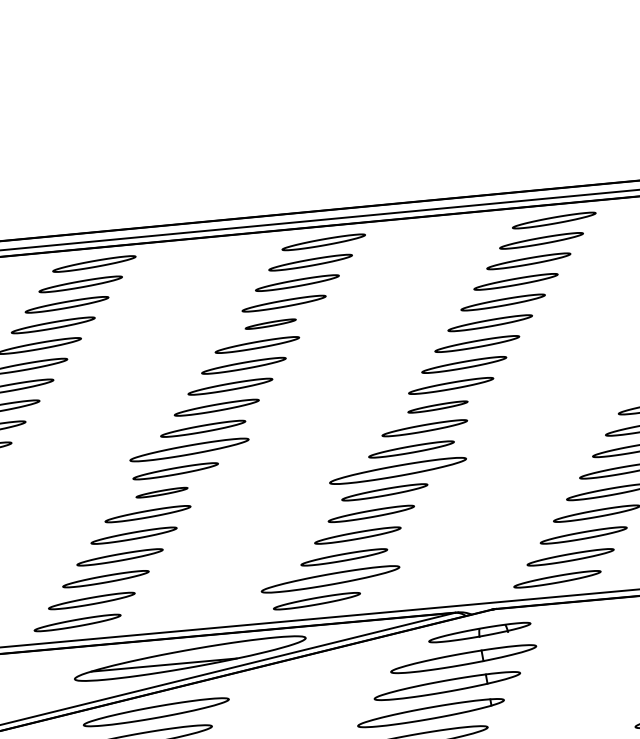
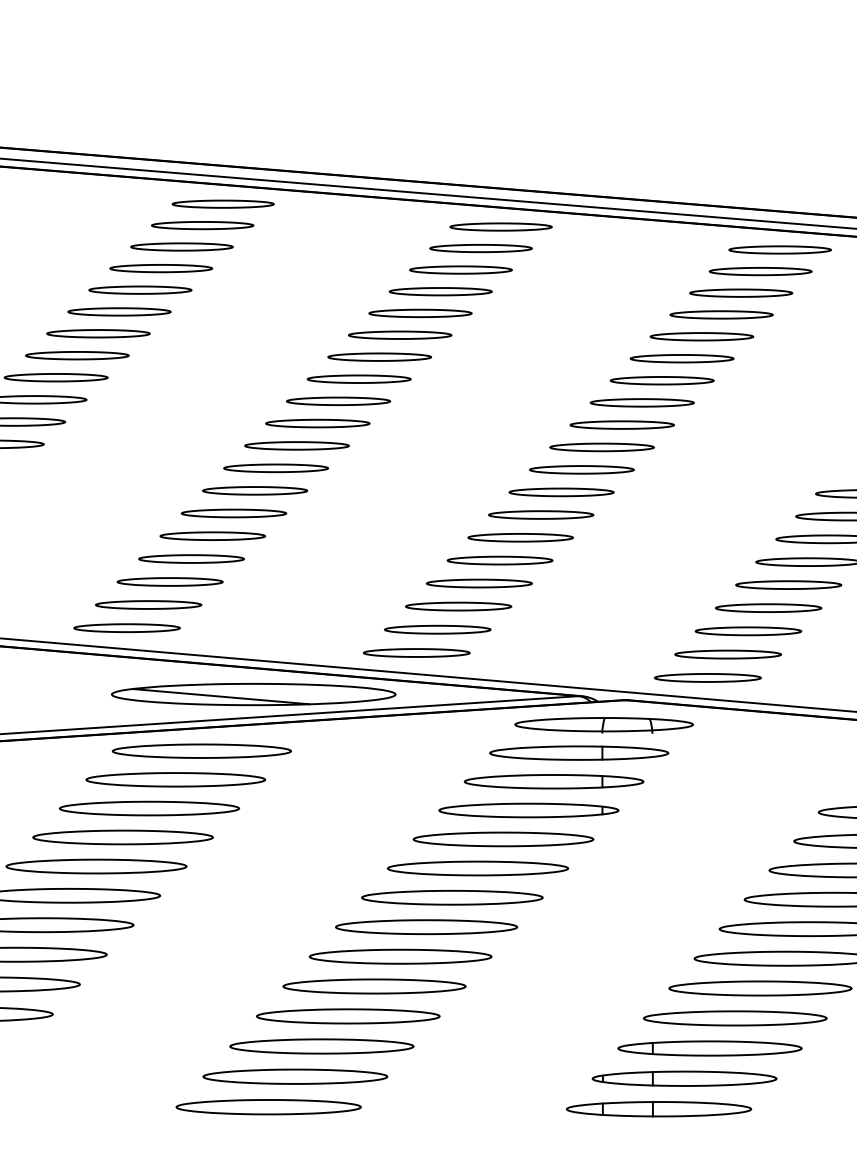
part: (270, 323) -> (420, 312), size x1.67
part: (437, 407) -> (601, 447), size x1.43
part: (188, 449) -> (296, 445), size x0.71
part: (398, 470) -> (541, 514), size x0.62
part: (162, 492) -> (255, 490), size x1.67
part: (330, 579) -> (437, 629), size x0.62
part: (479, 633) -> (603, 725), size x1.43

